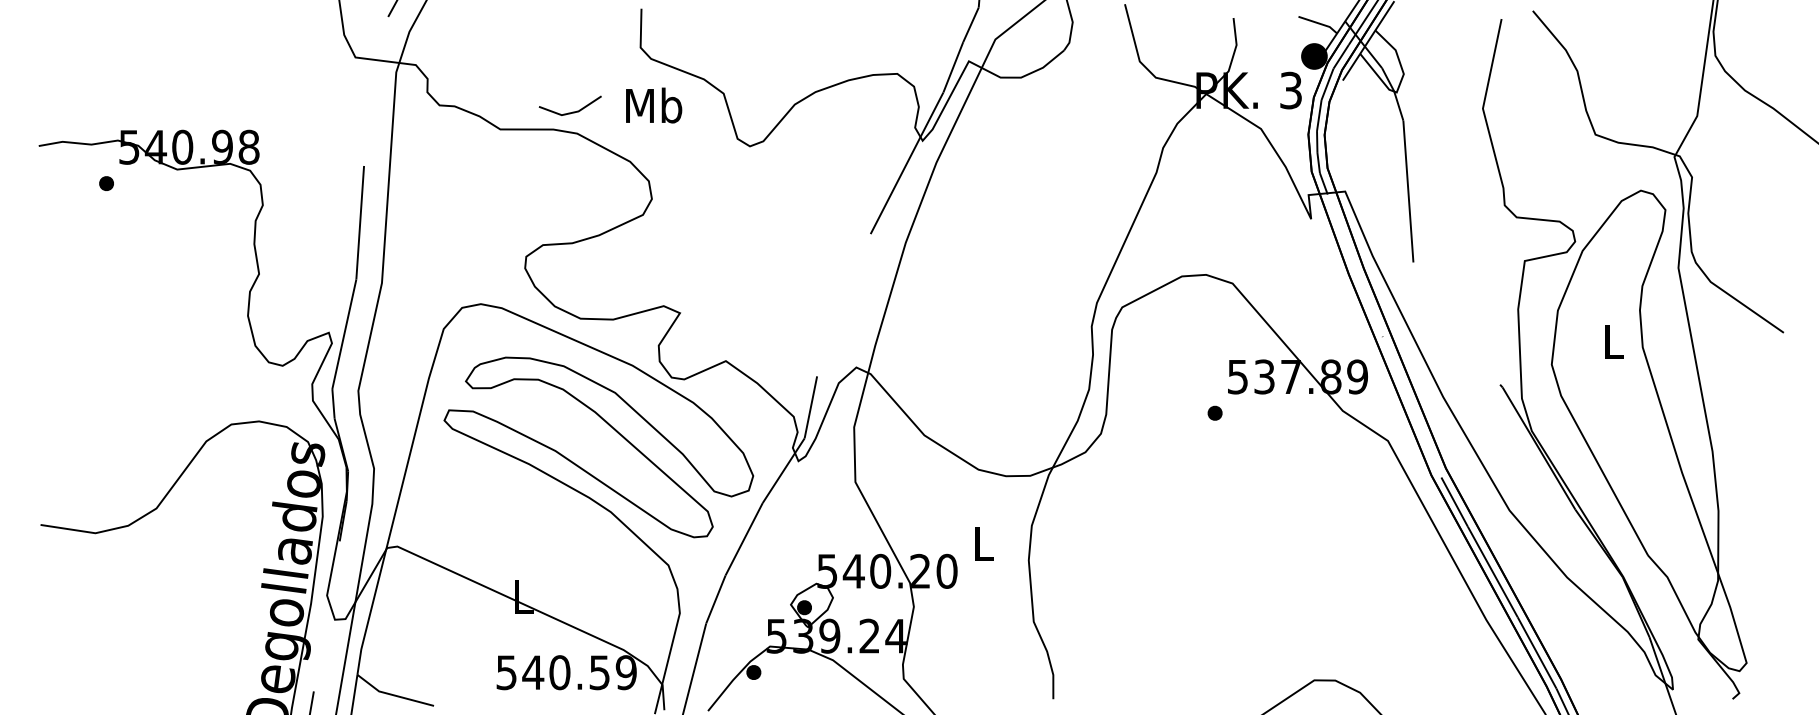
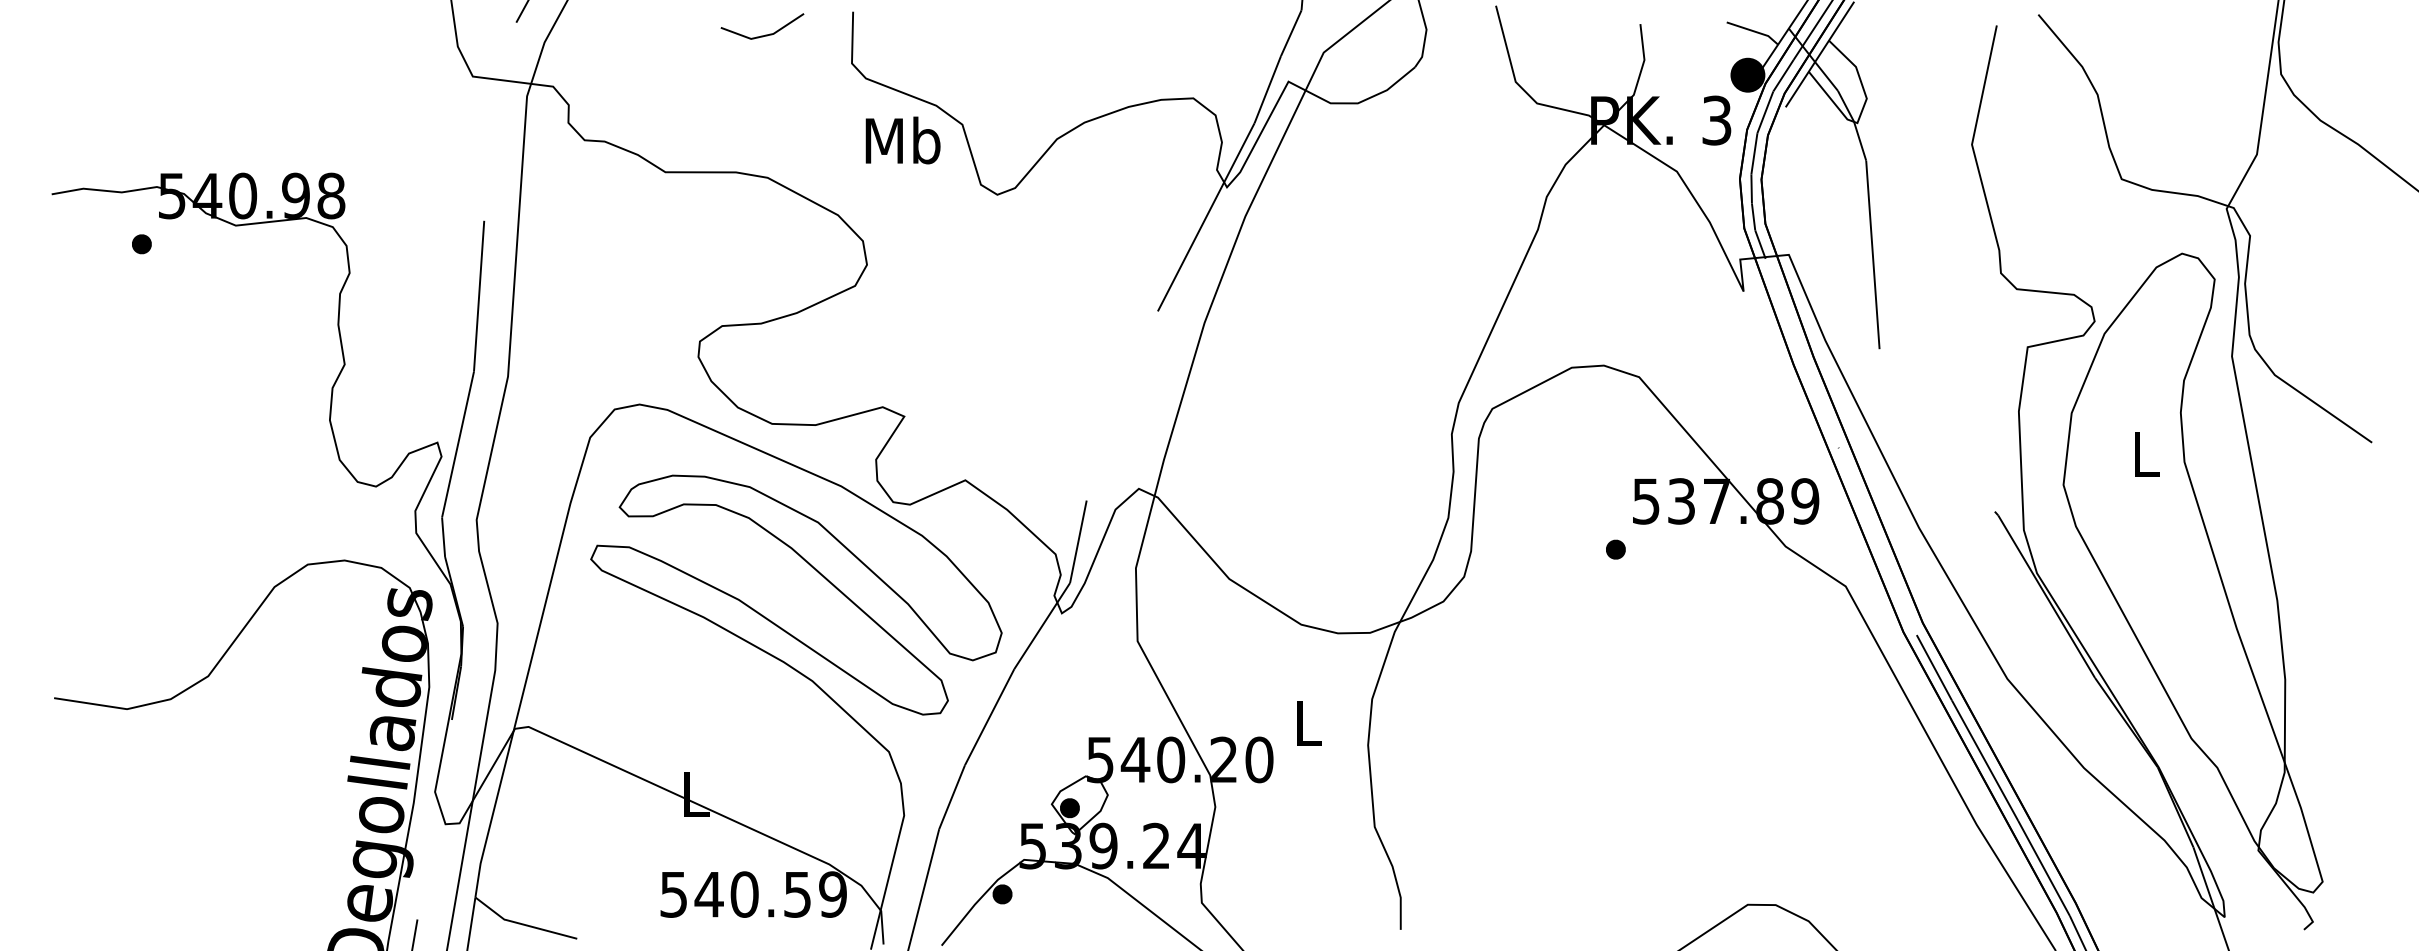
text: (654, 105) -> (903, 140), moved
line: (572, 111) -> (765, 34), moved

